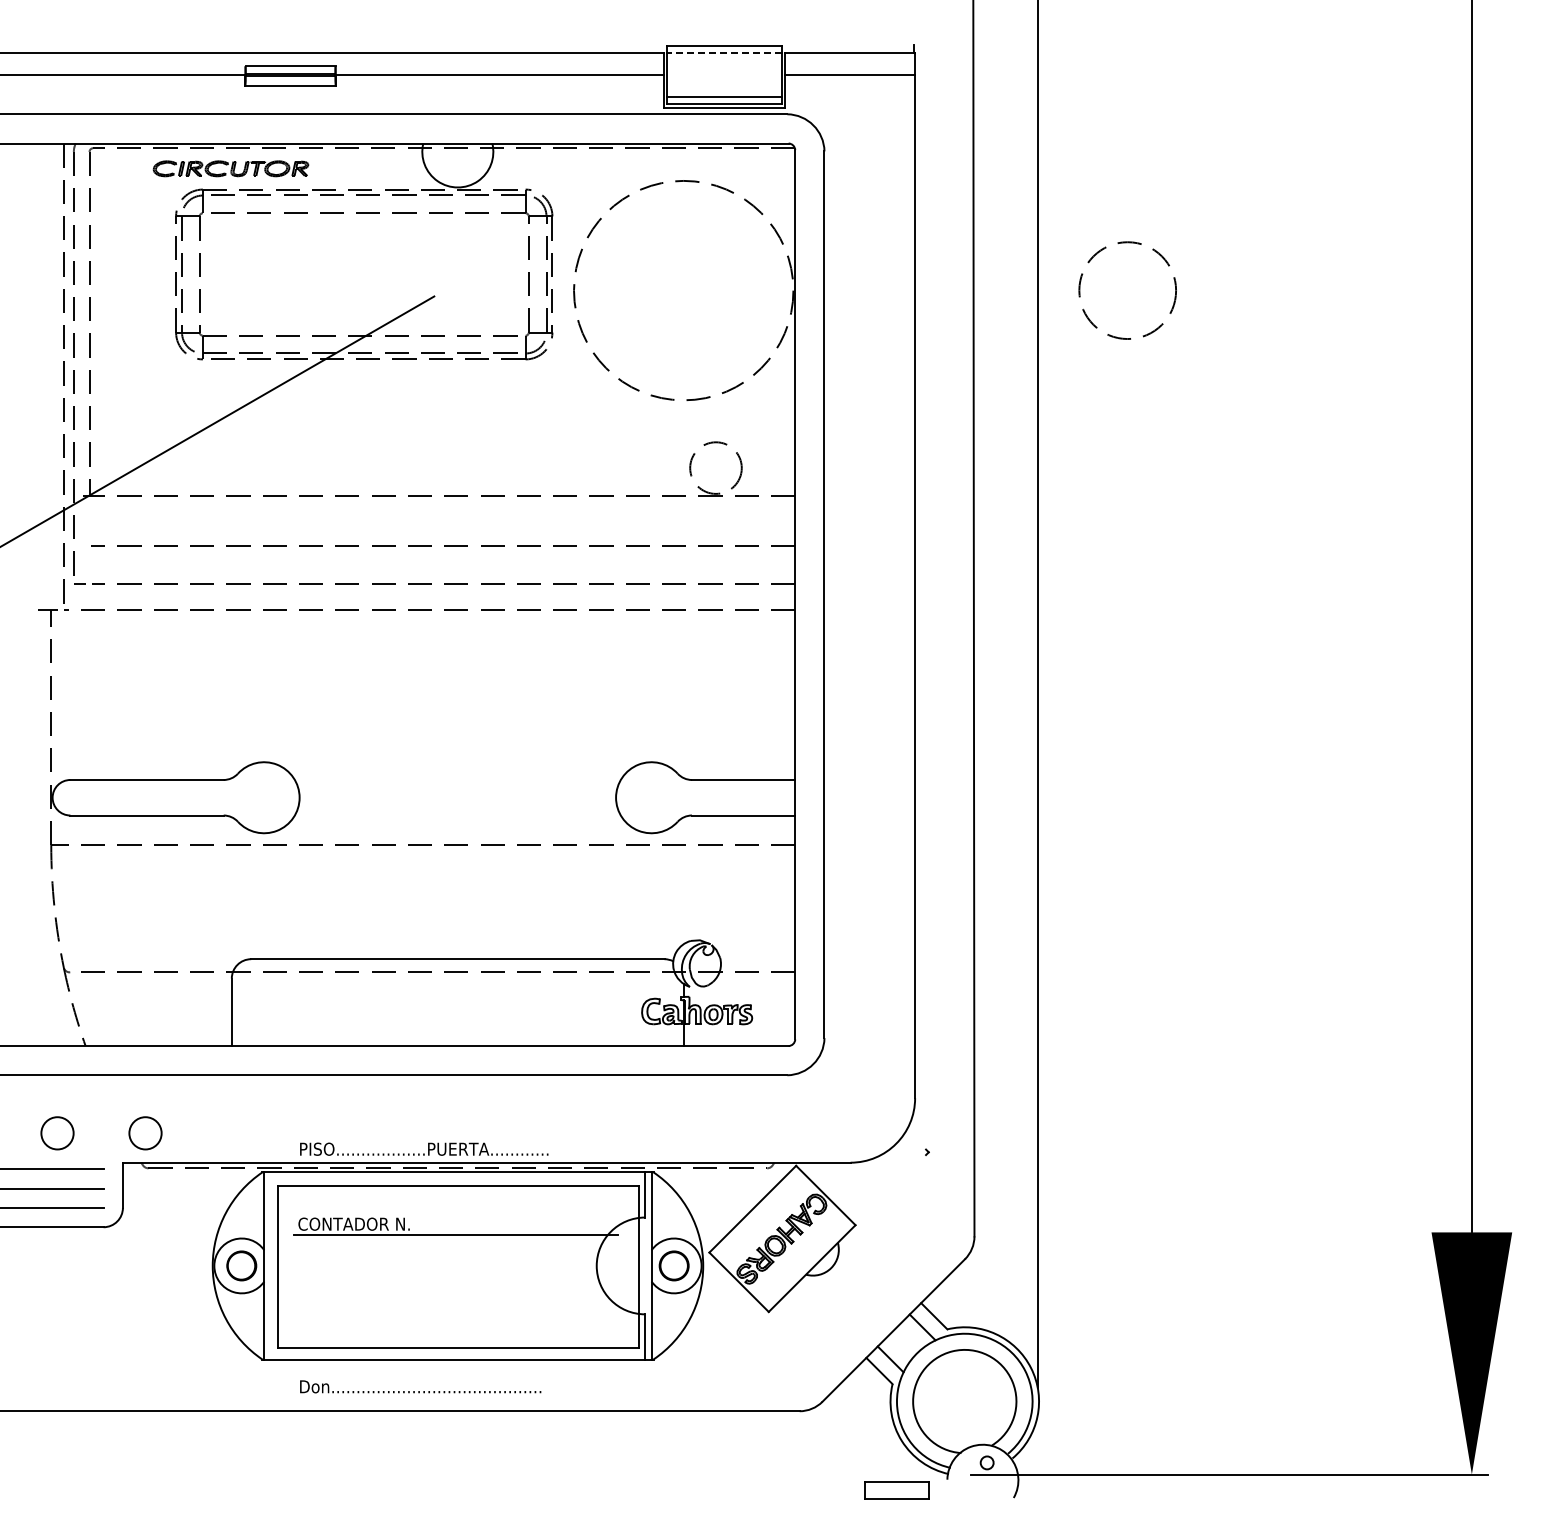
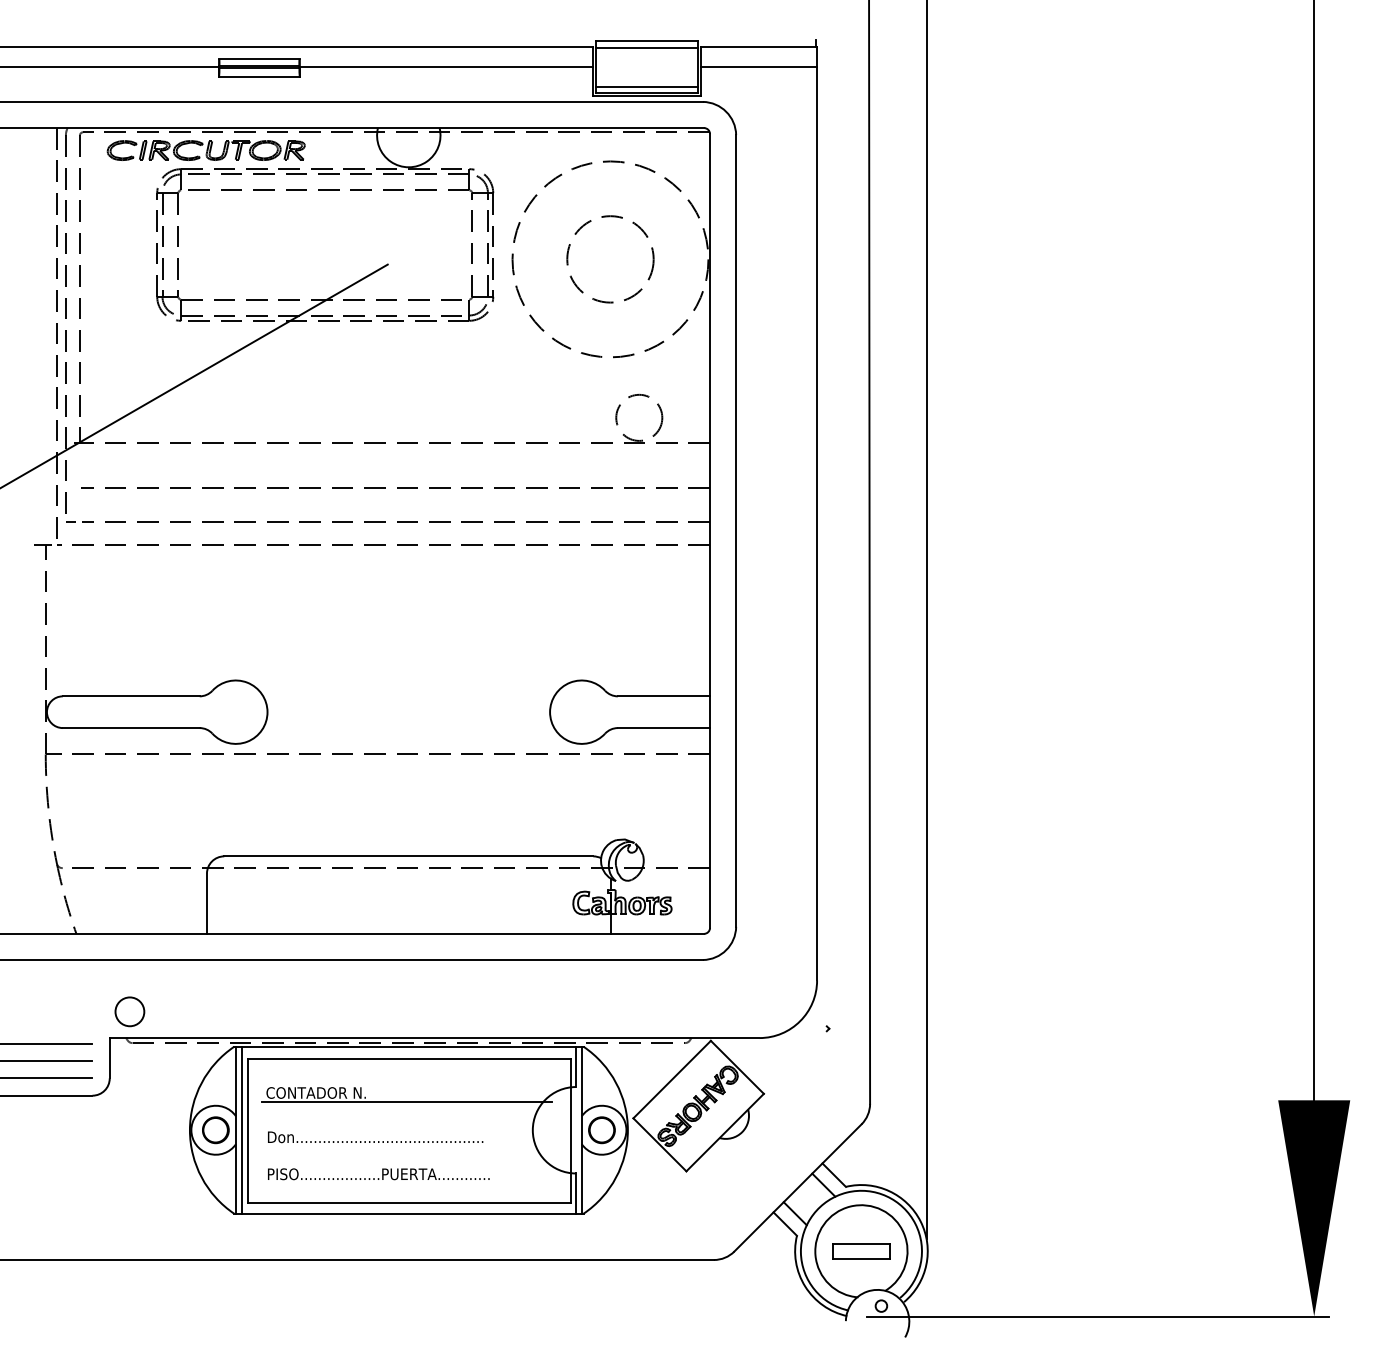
line: (724, 53) -> (646, 47), dashed -> solid
part: (230, 168) -> (205, 150), size x1.43
circle: (1127, 290) -> (610, 259), moved
circle: (57, 1133) -> (51, 1011), removed
text: (424, 1148) -> (379, 1173), moved
line: (270, 1265) -> (241, 1129), added
text: (420, 1386) -> (375, 1137), moved
part: (896, 1490) -> (861, 1251), moved

